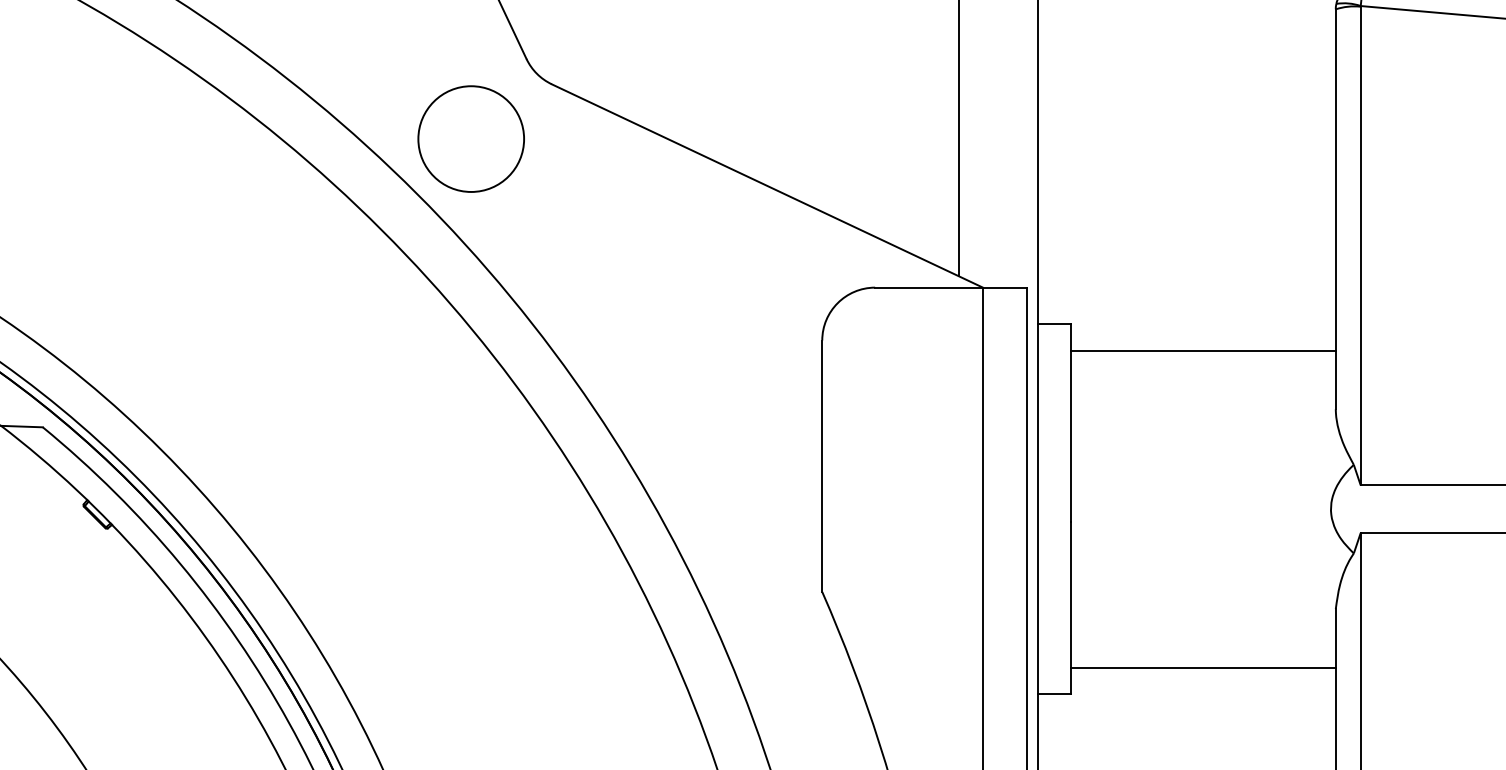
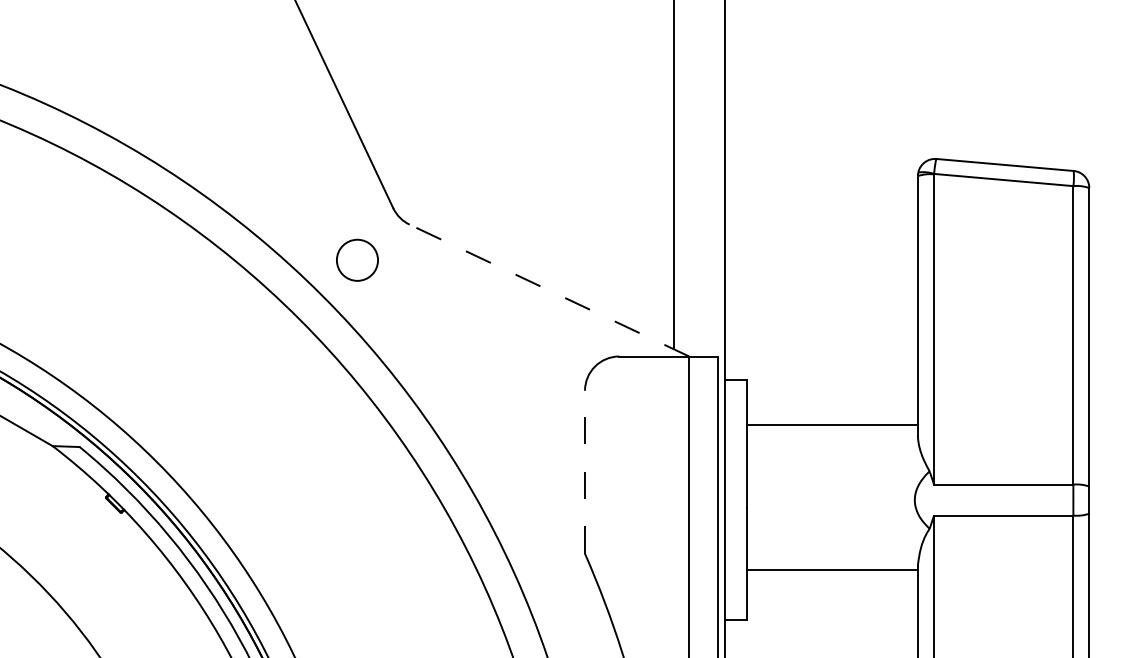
circle: (471, 139) -> (357, 260), size x0.6
line: (767, 185) -> (549, 290), solid -> dashed
line: (1202, 350) -> (831, 425), moved
line: (823, 466) -> (585, 472), solid -> dashed
line: (1202, 667) -> (831, 569), moved

